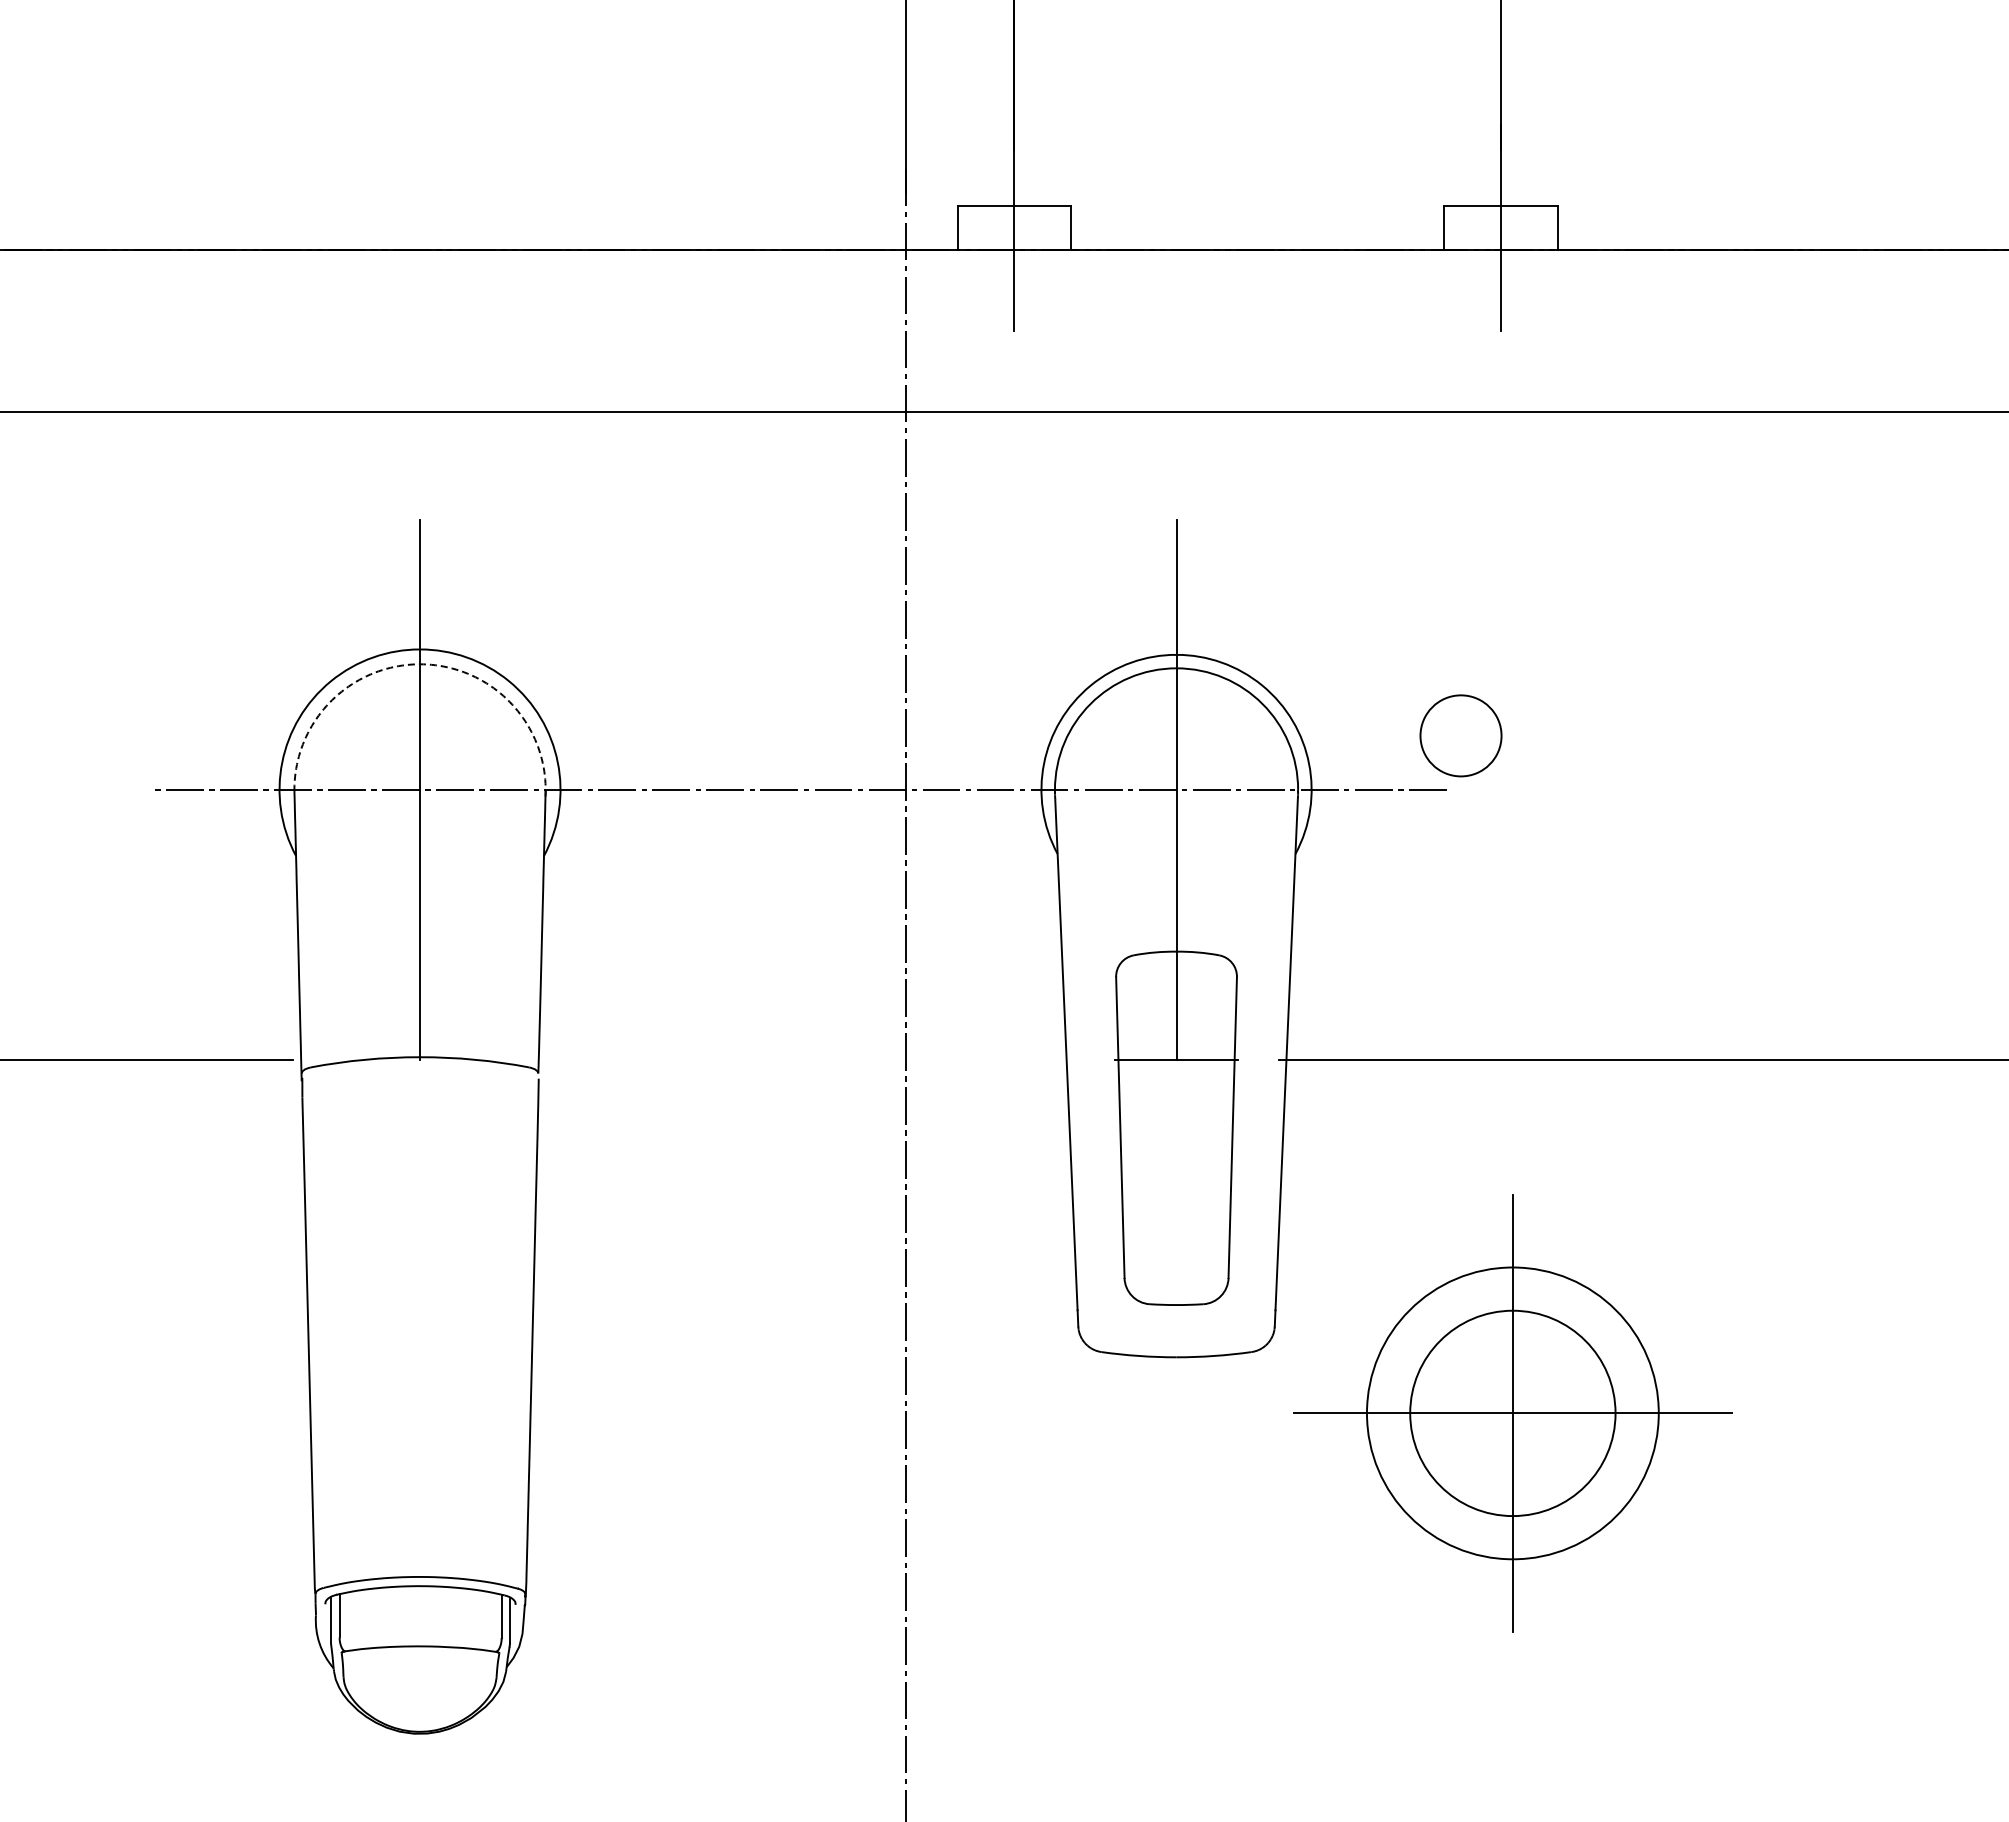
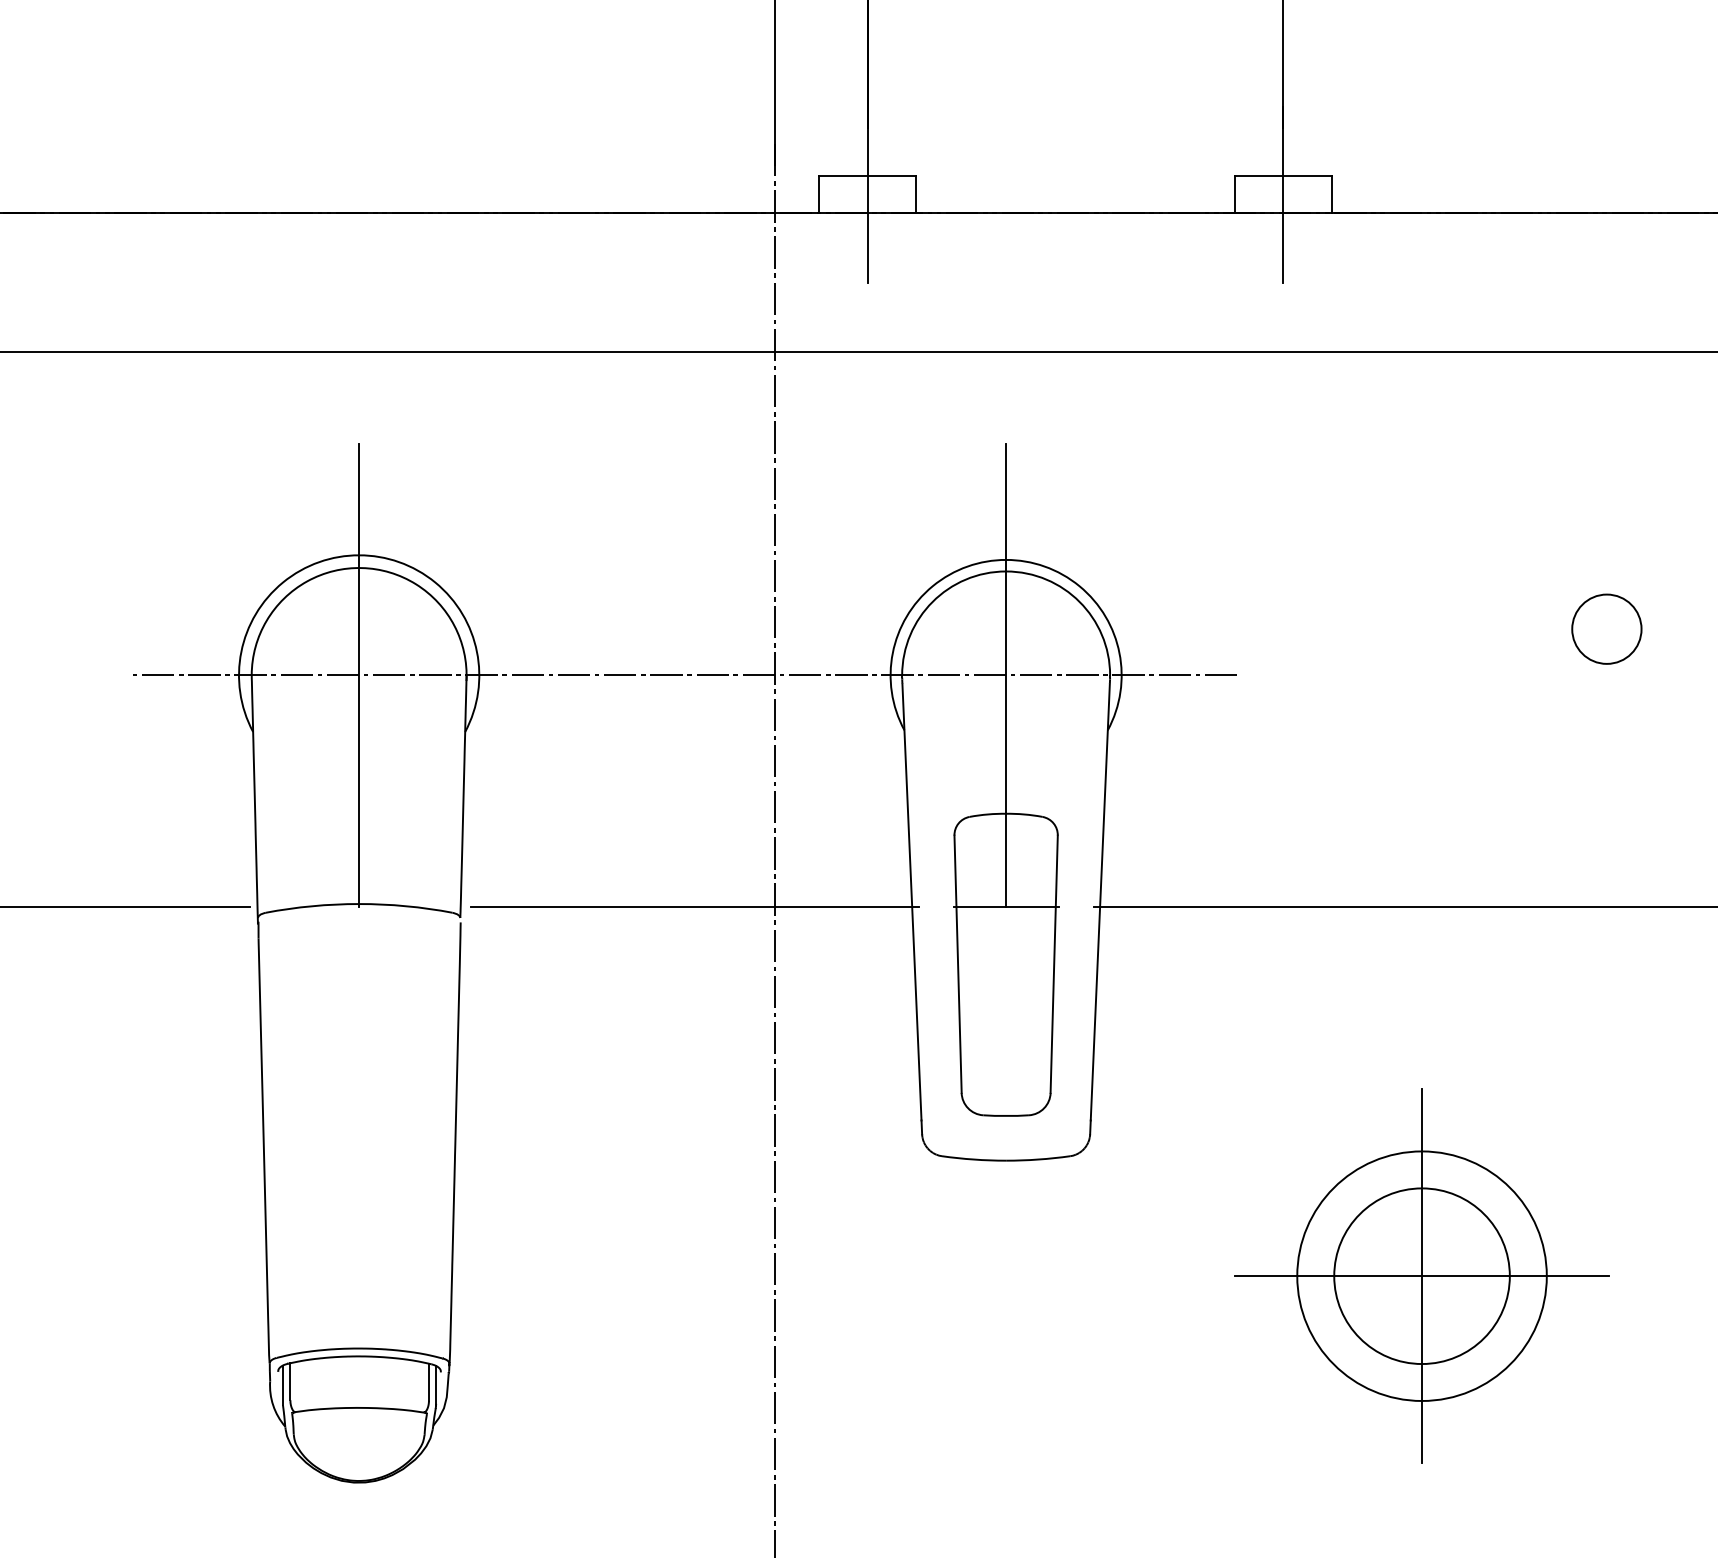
arc: (423, 664) -> (362, 568), dashed -> solid
circle: (1460, 735) -> (1606, 628), moved
line: (812, 1060) -> (694, 906), added
part: (1512, 1413) -> (1421, 1276), moved

